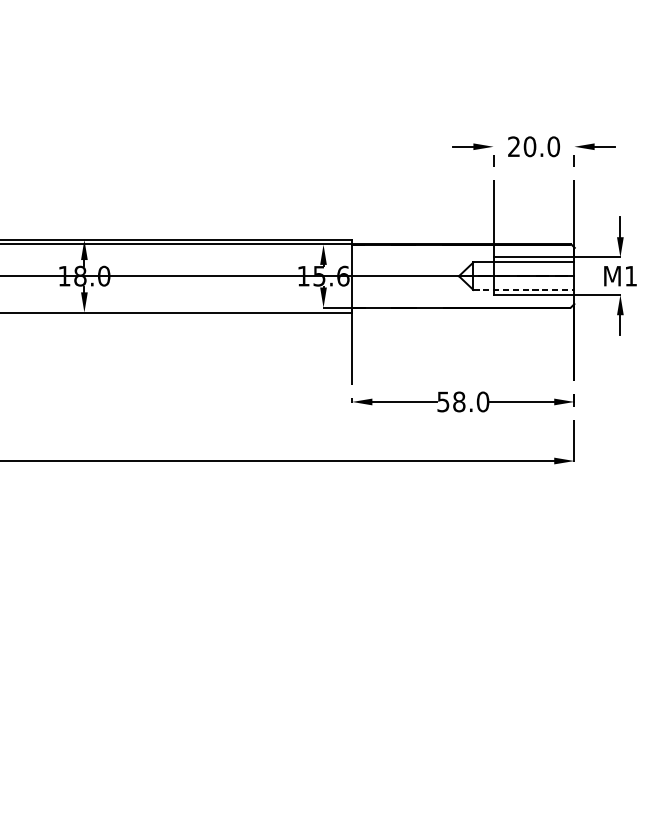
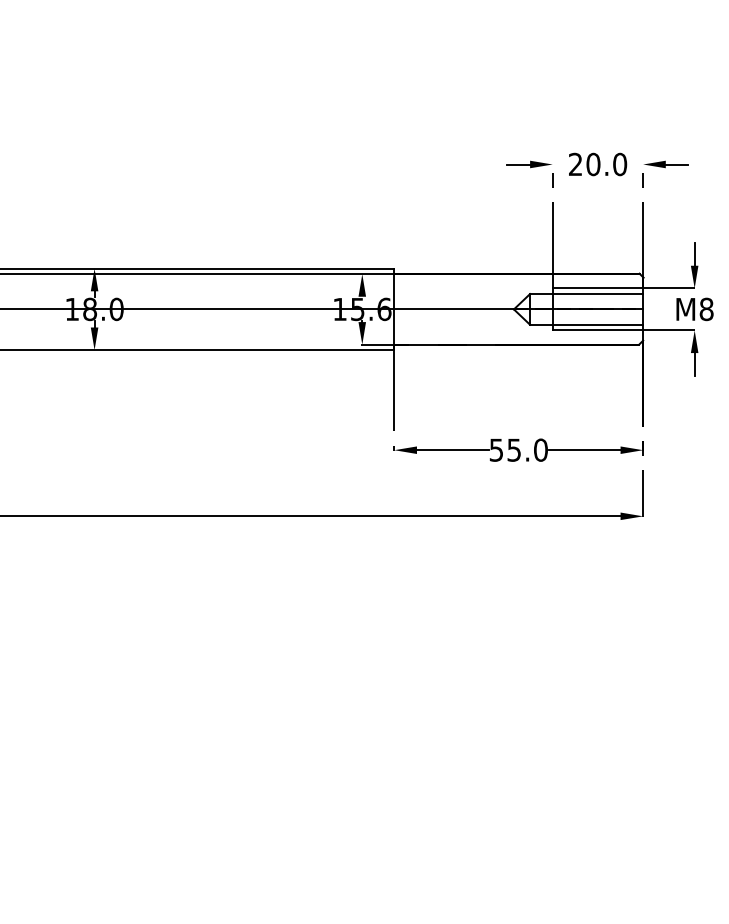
text: (630, 276) -> (706, 309), M1 -> M8
line: (523, 289) -> (586, 324), dashed -> solid
text: (459, 401) -> (514, 449), 58.0 -> 55.0

